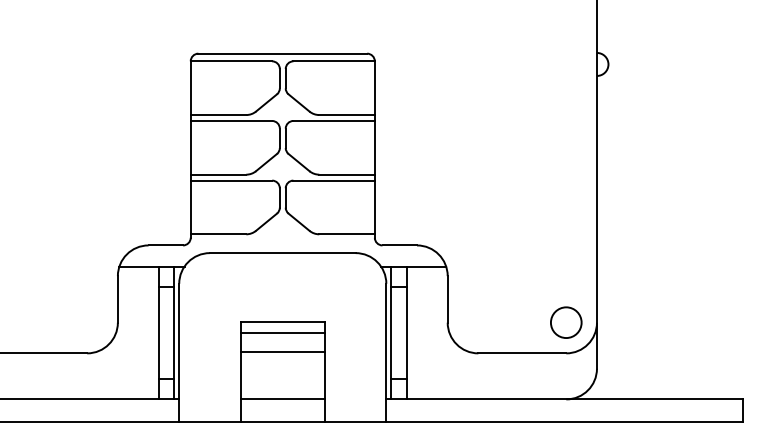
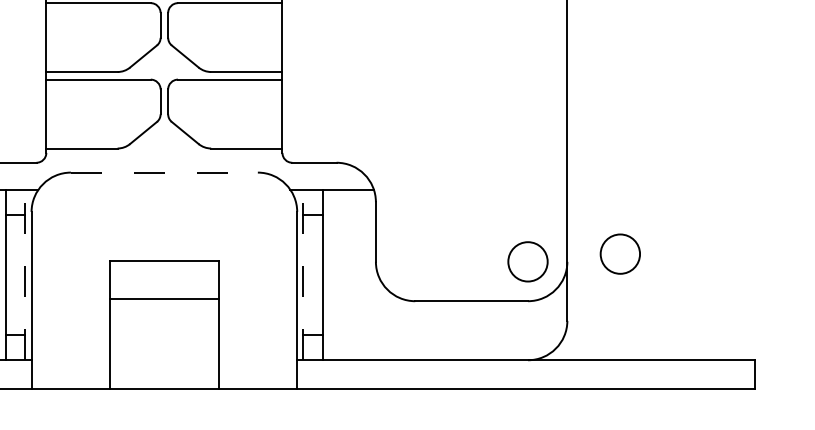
line: (282, 253) -> (164, 173), solid -> dashed
circle: (638, 316) -> (620, 253), added
line: (174, 332) -> (25, 274), solid -> dashed
line: (282, 332) -> (164, 274), removed
line: (391, 332) -> (303, 274), solid -> dashed
line: (282, 399) -> (164, 360), removed

